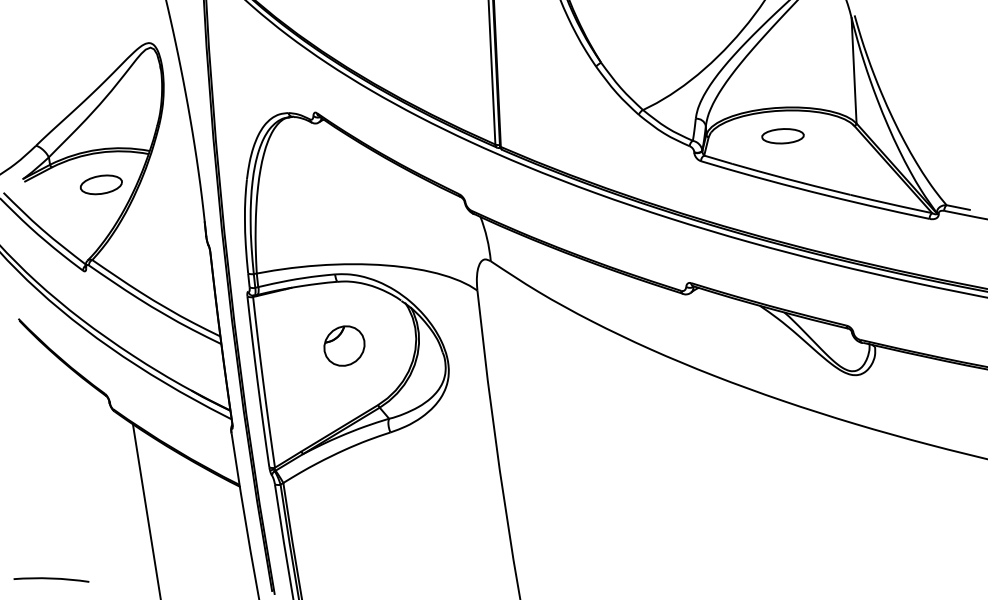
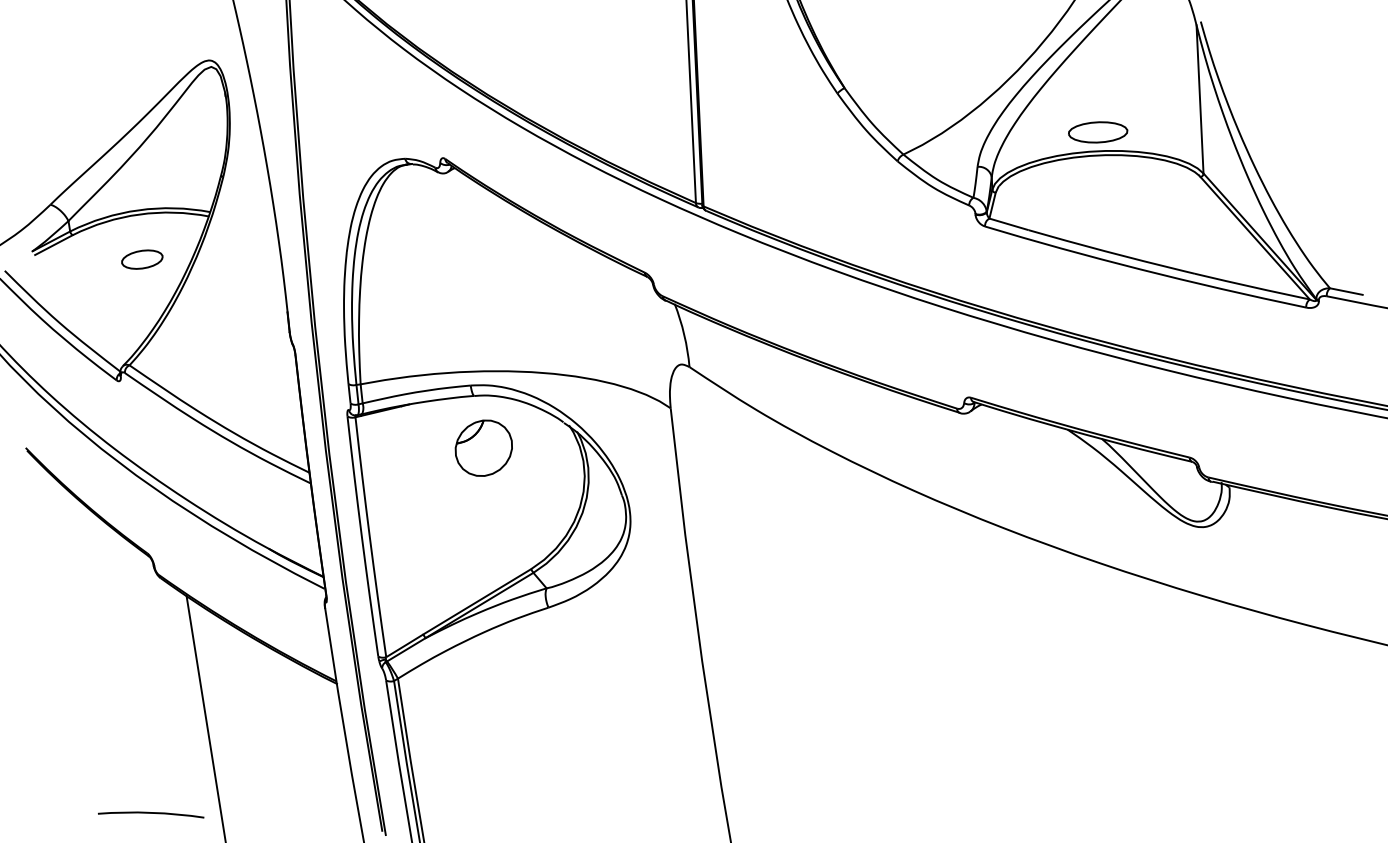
part: (783, 136) -> (1098, 132), moved
part: (101, 184) -> (142, 259), size x0.7
part: (344, 345) -> (483, 447), moved
arc: (51, 578) -> (151, 813), moved

